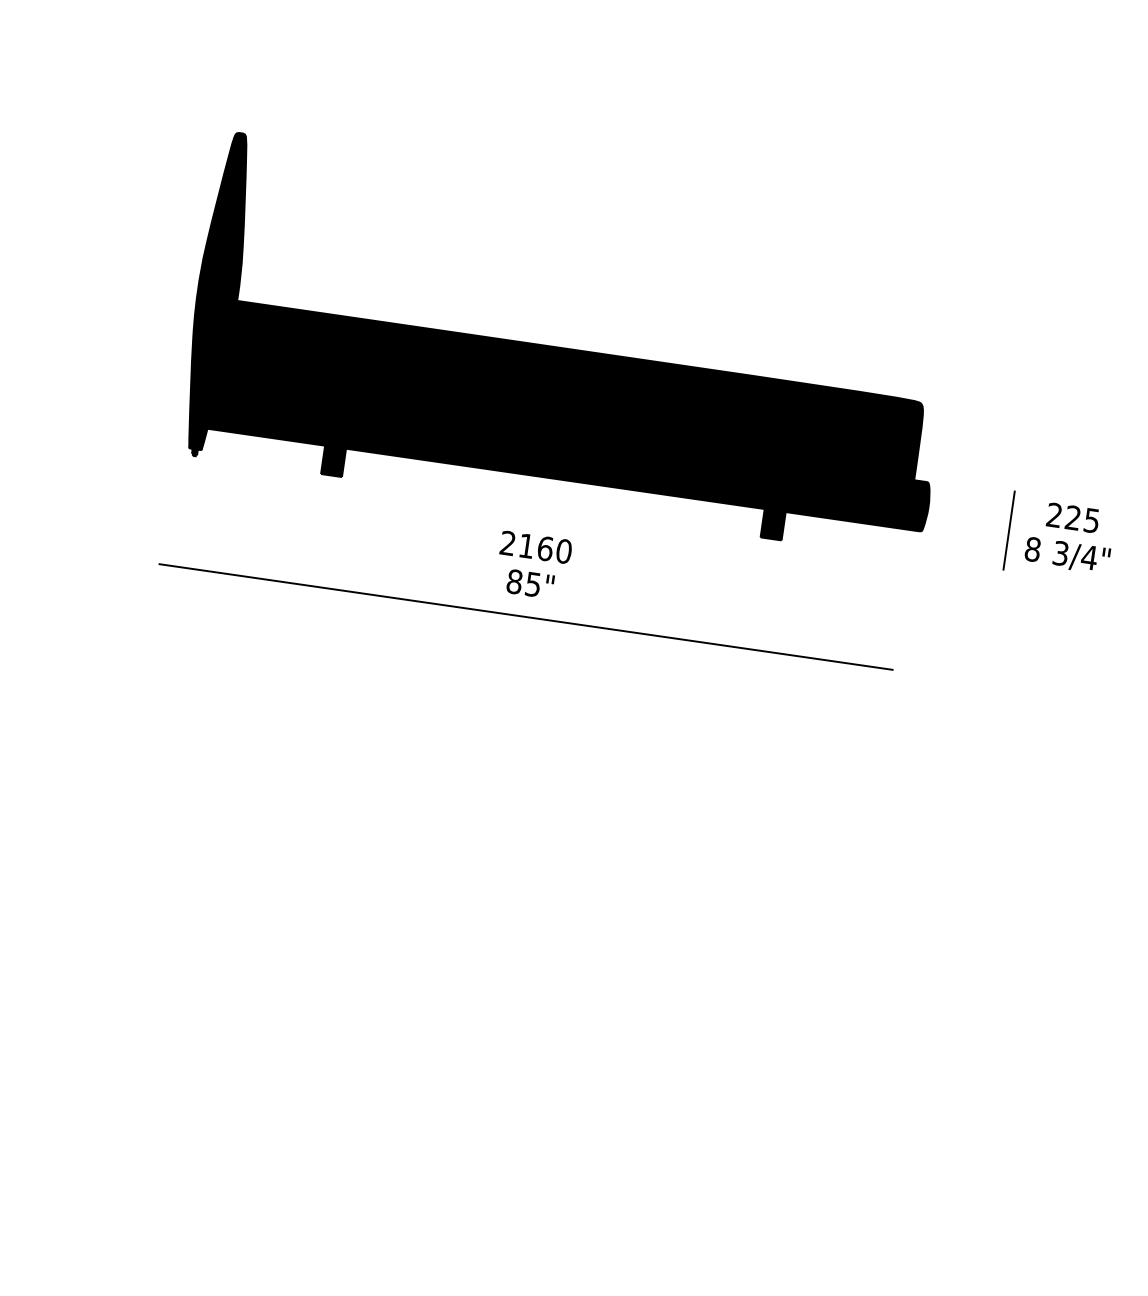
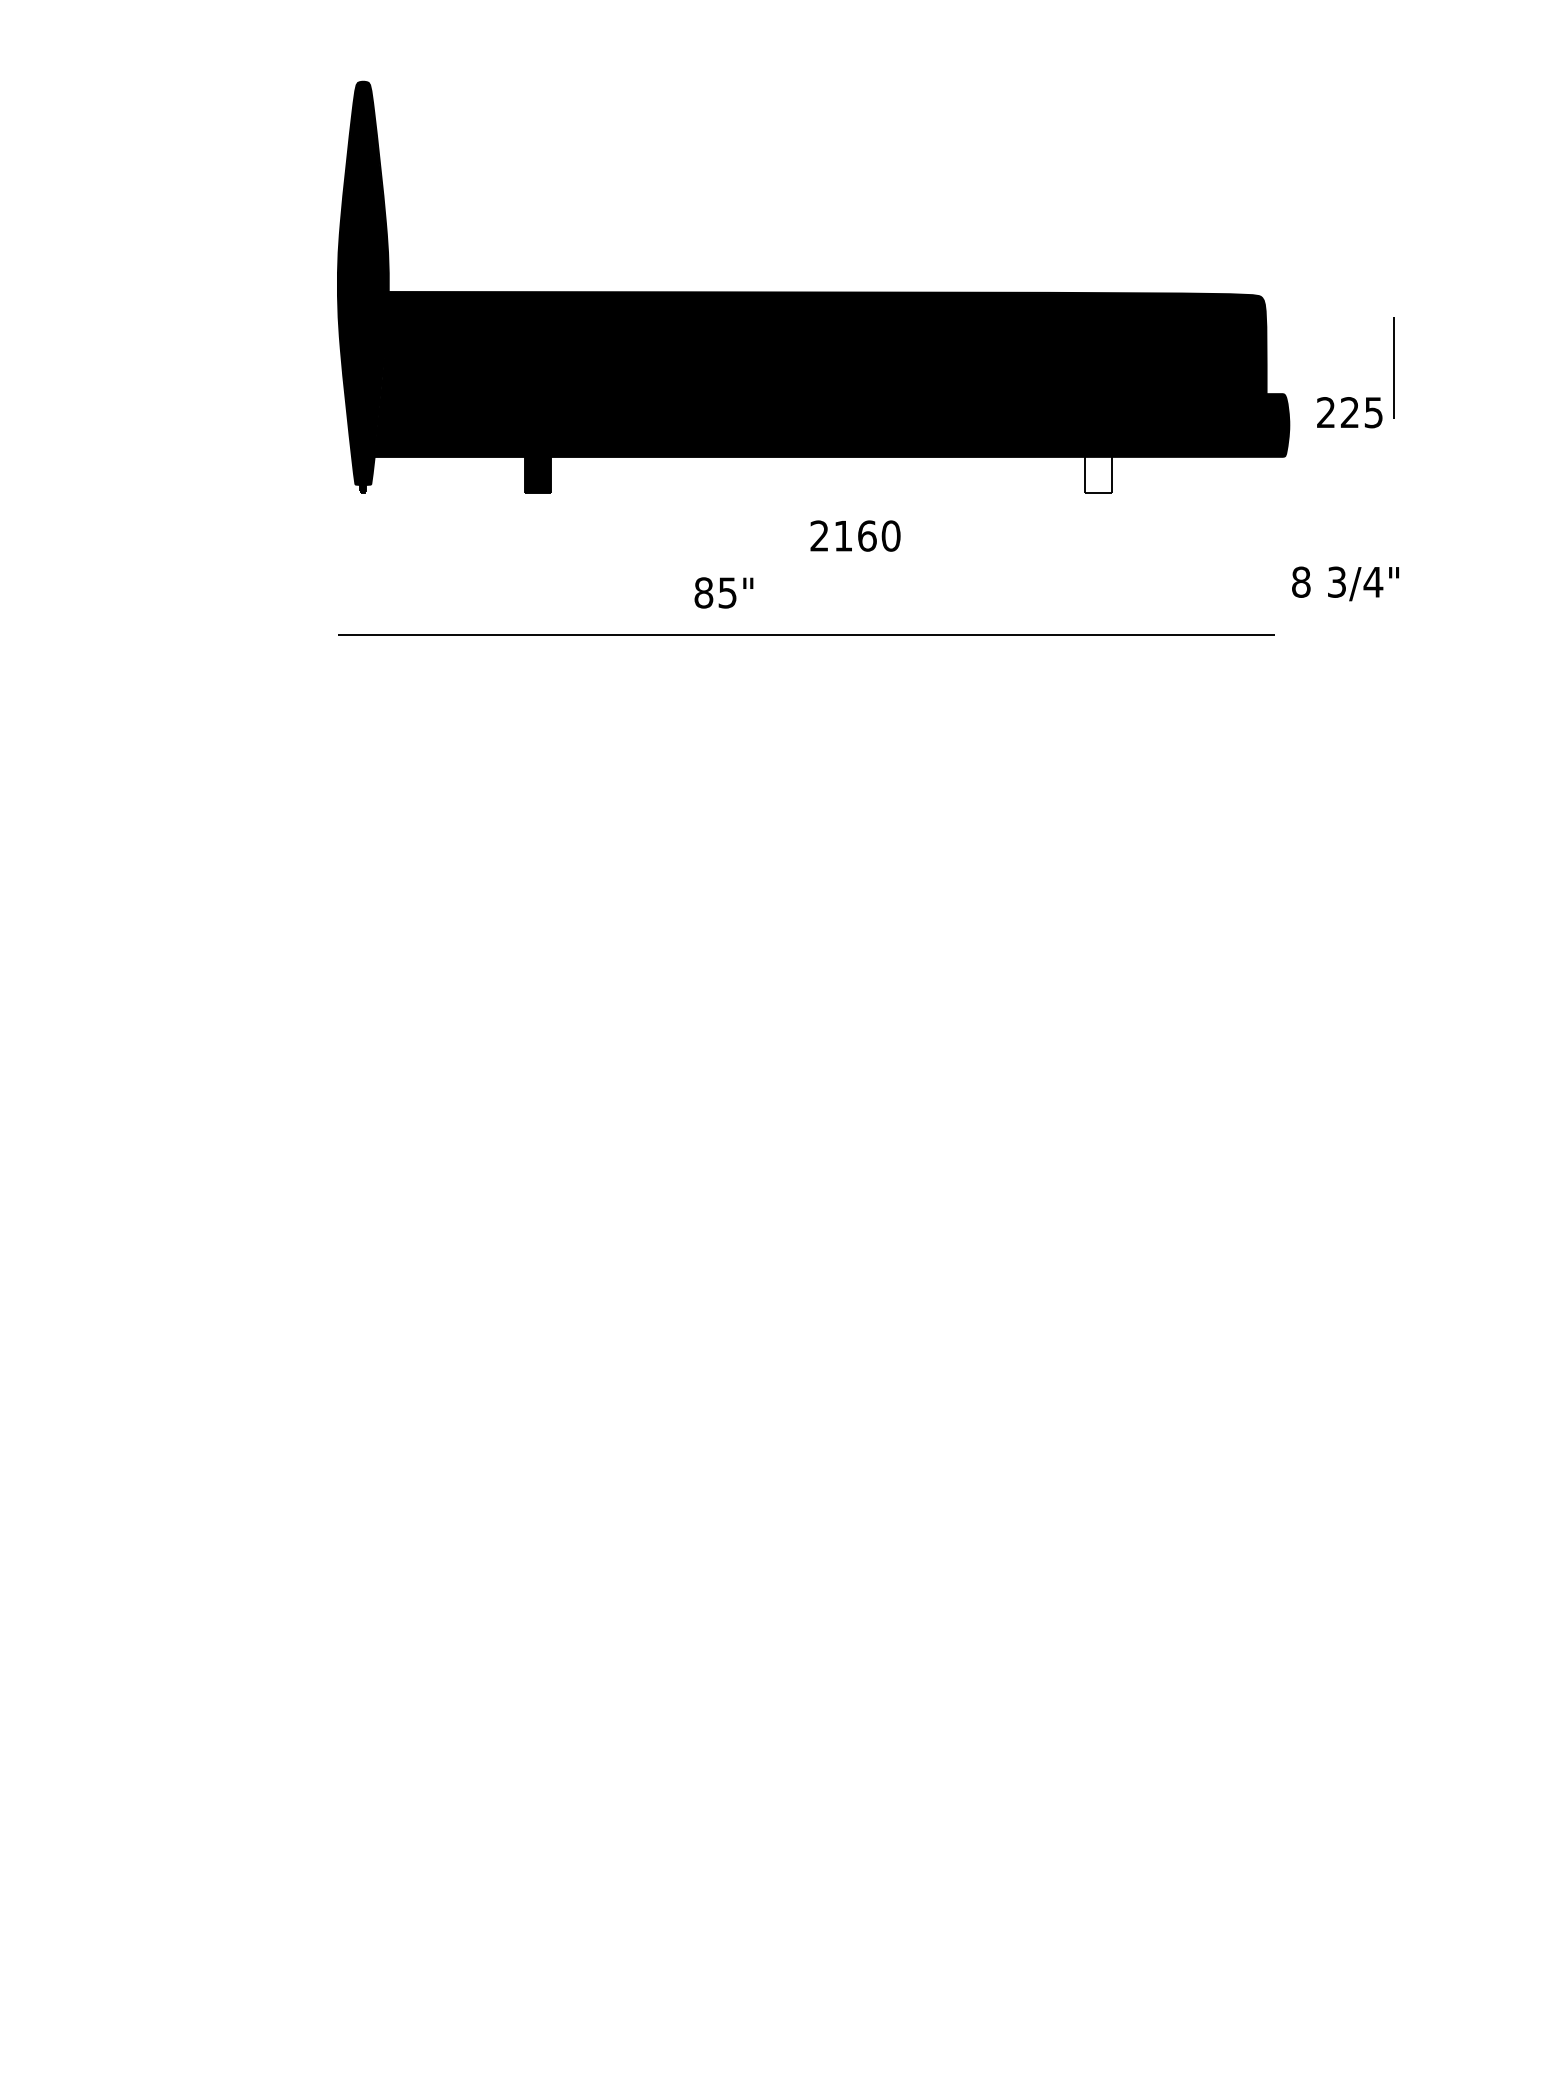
text: (1072, 517) -> (1349, 412), moved
fill: (773, 524) -> (1098, 474), removed
line: (1008, 530) -> (1393, 367), moved
text: (536, 546) -> (855, 535), moved
text: (1067, 555) -> (1345, 583), moved
text: (530, 583) -> (723, 592), moved

